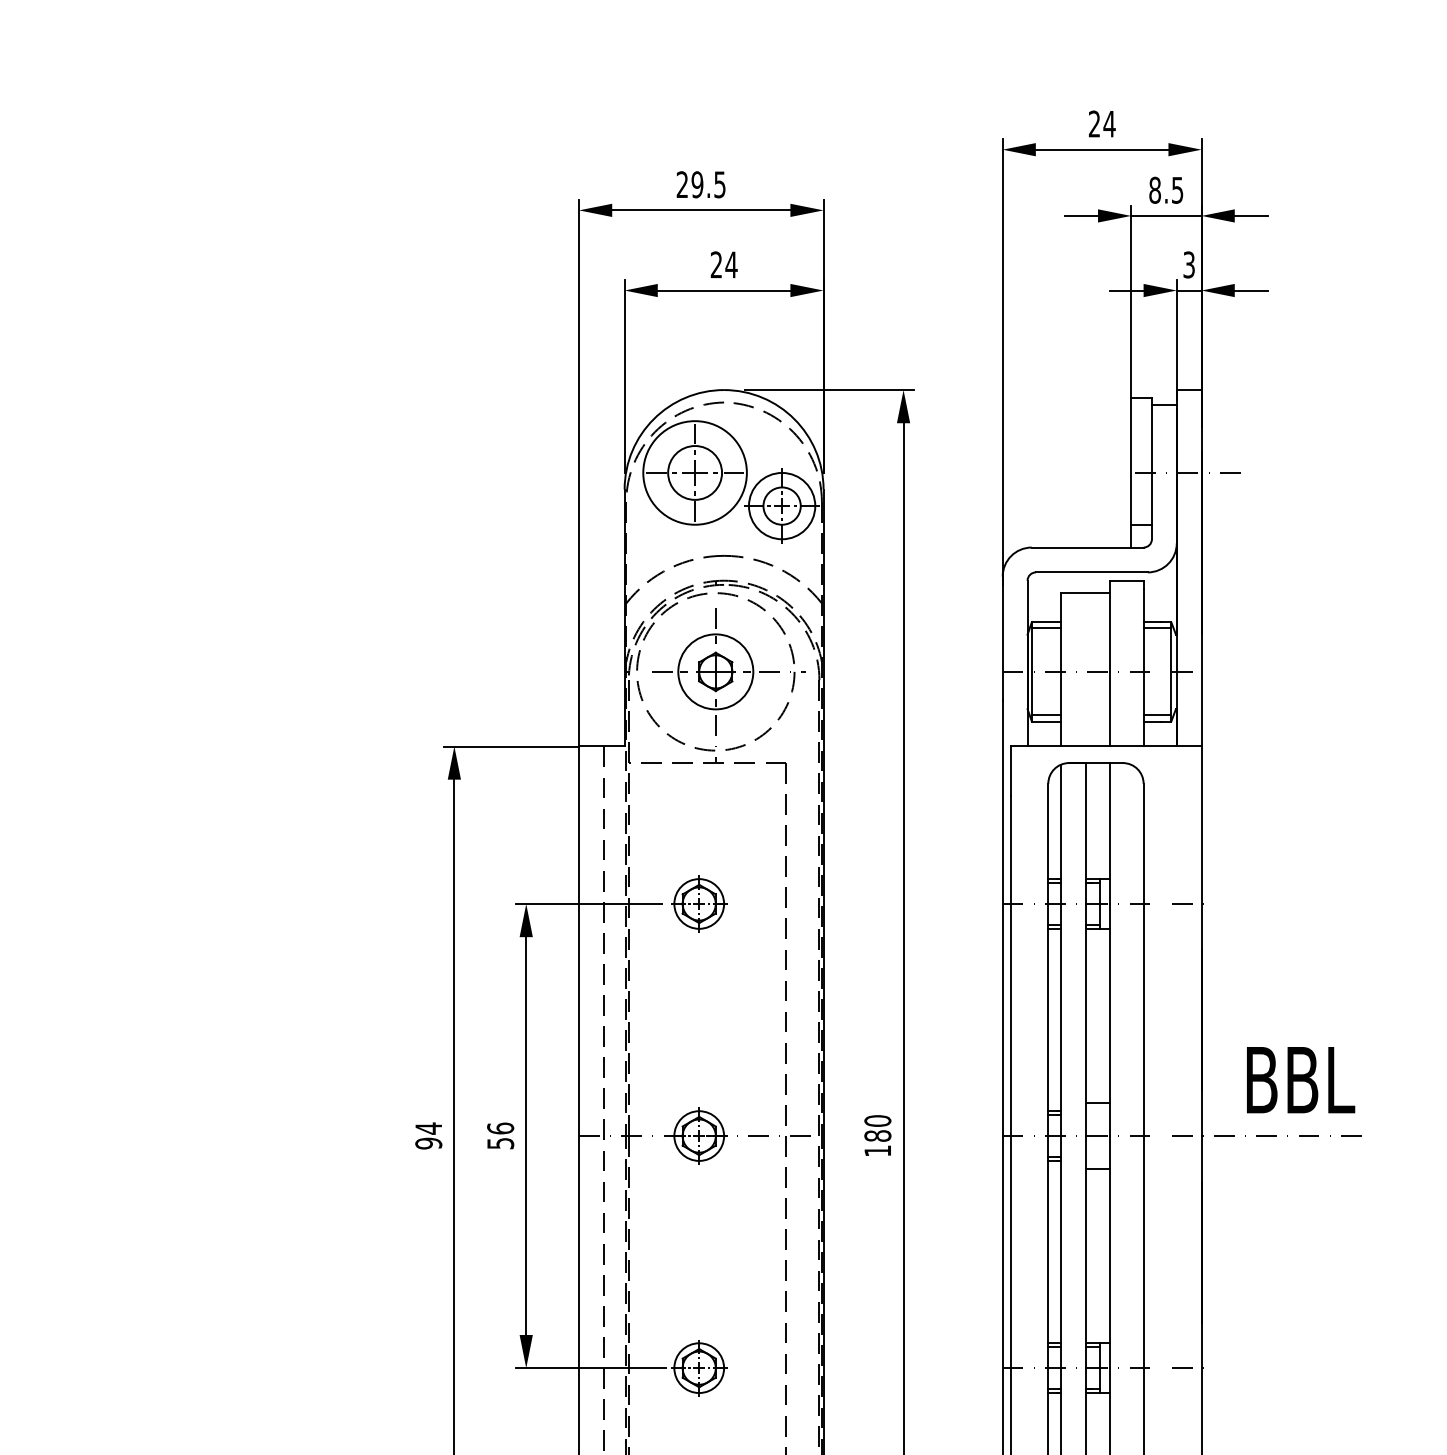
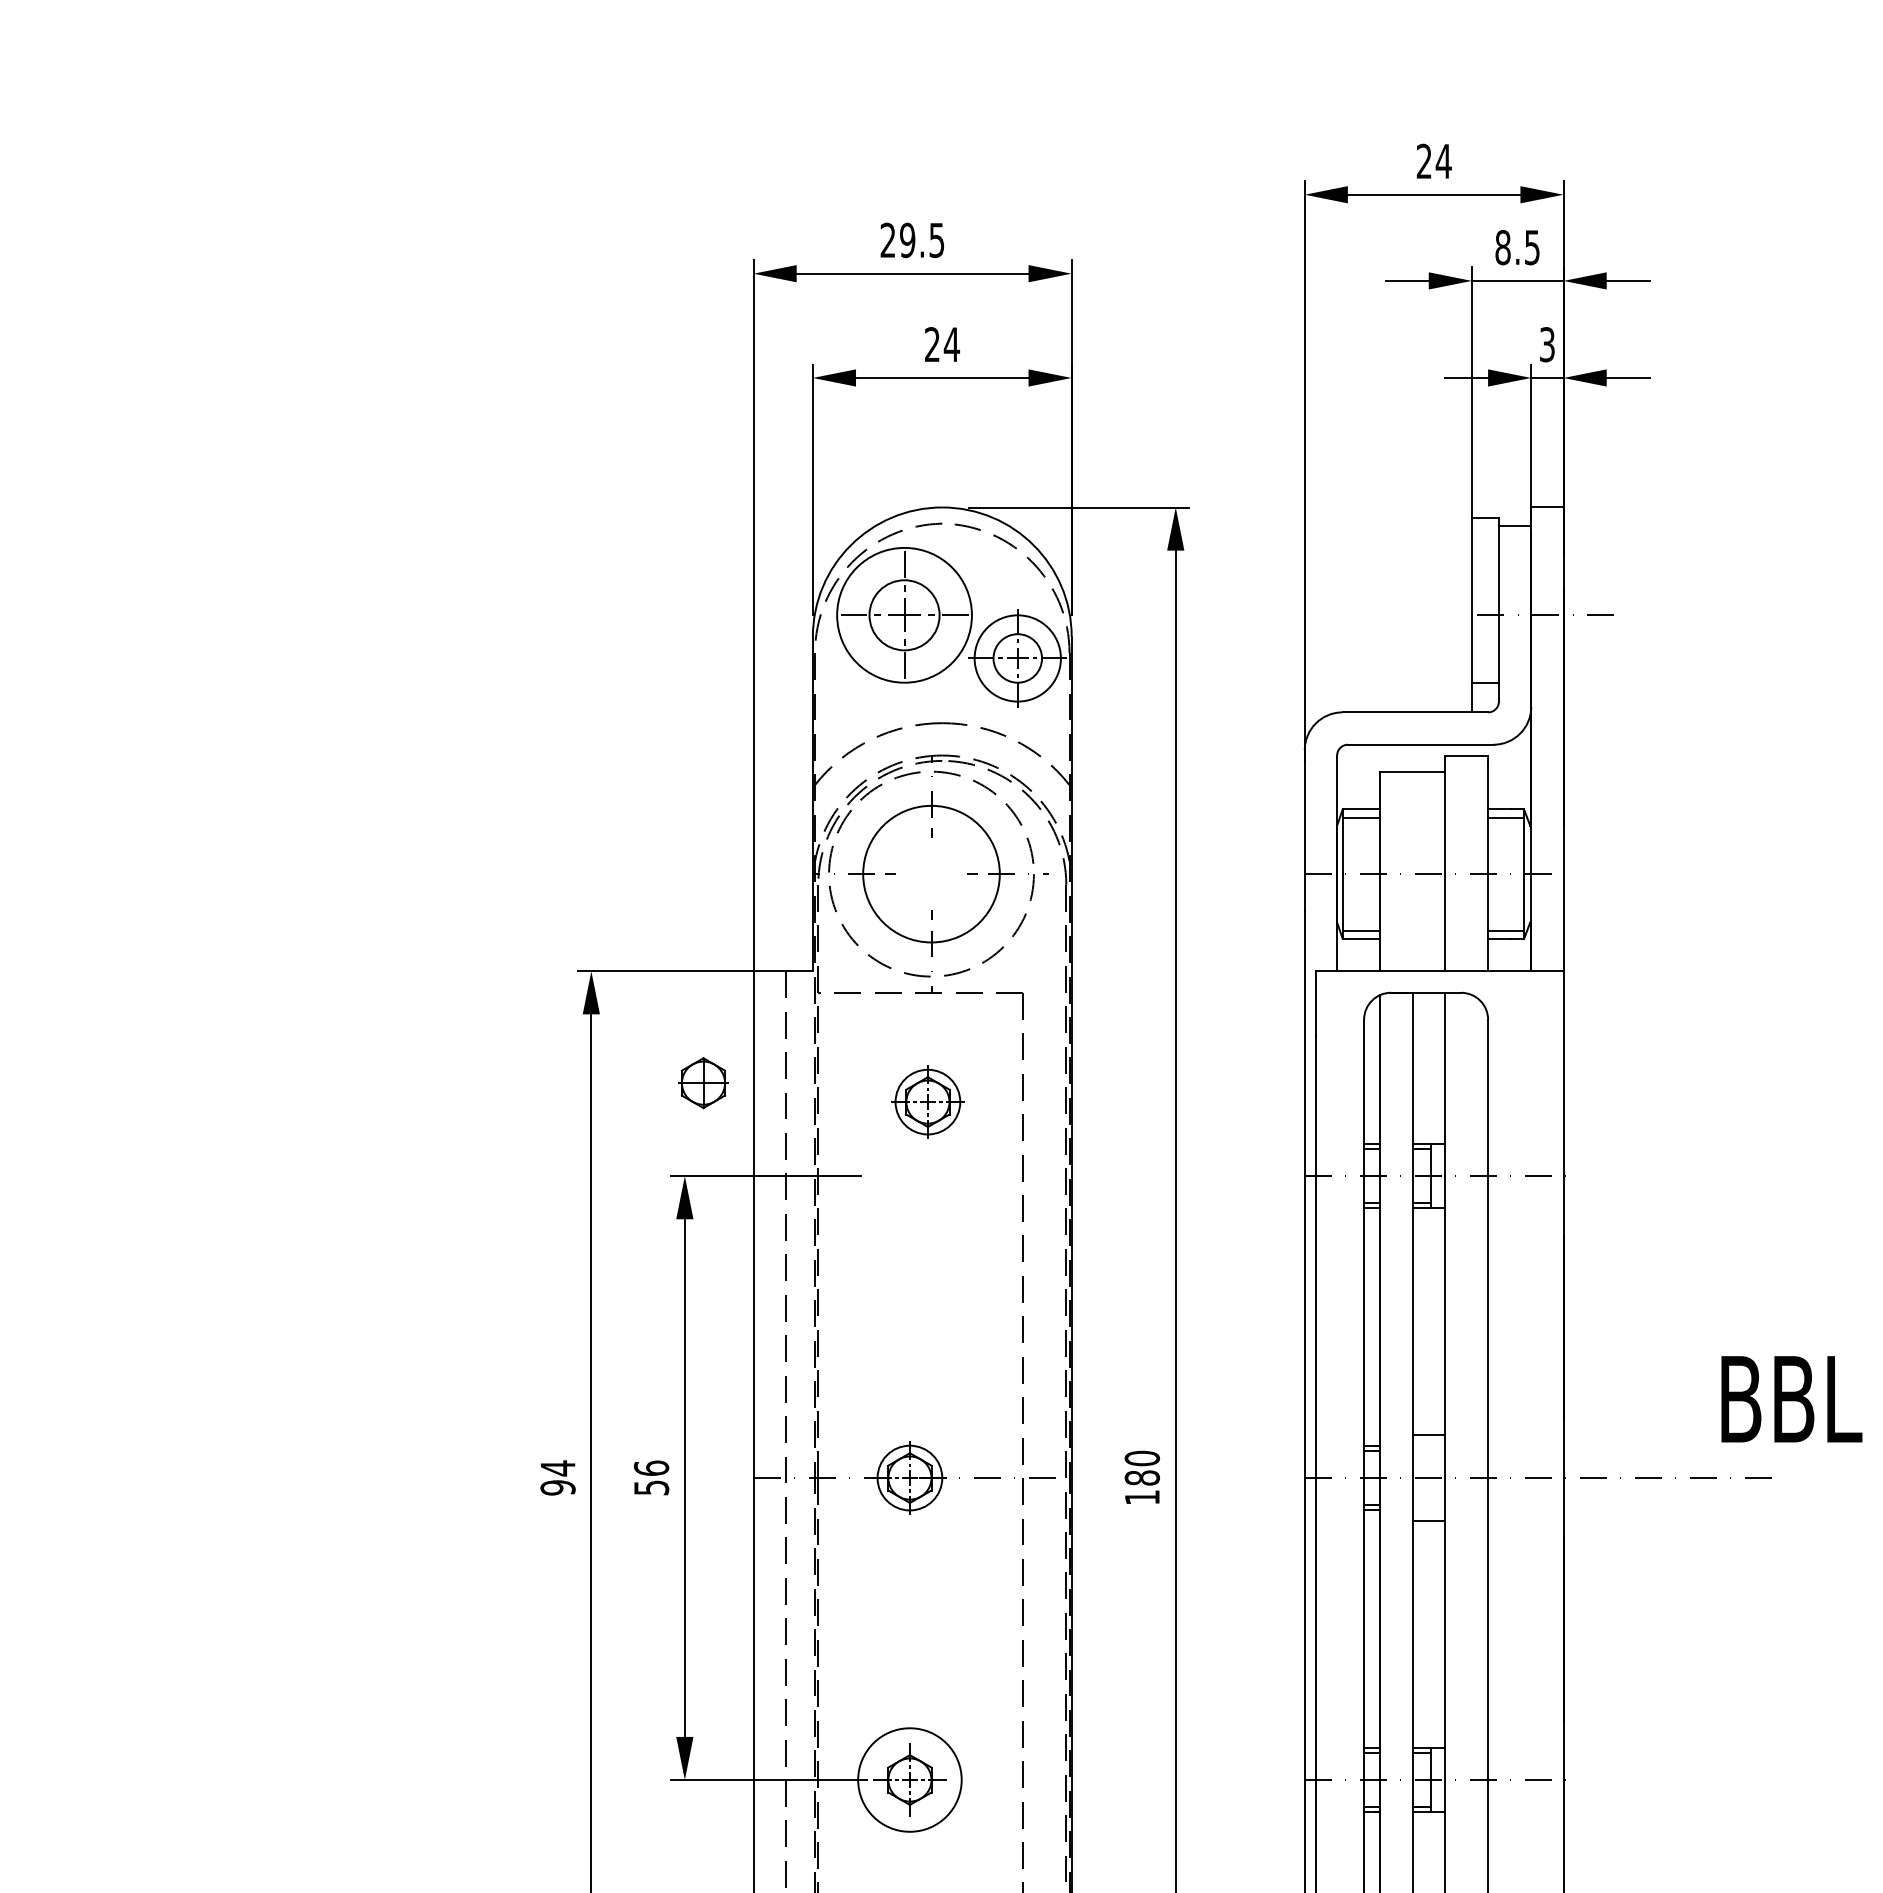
circle: (715, 671) -> (931, 873), size x1.4
part: (715, 672) -> (703, 1083), moved
part: (698, 903) -> (927, 1101), moved
text: (1300, 1080) -> (1791, 1399), moved
circle: (698, 1367) -> (909, 1779), size x1.6

